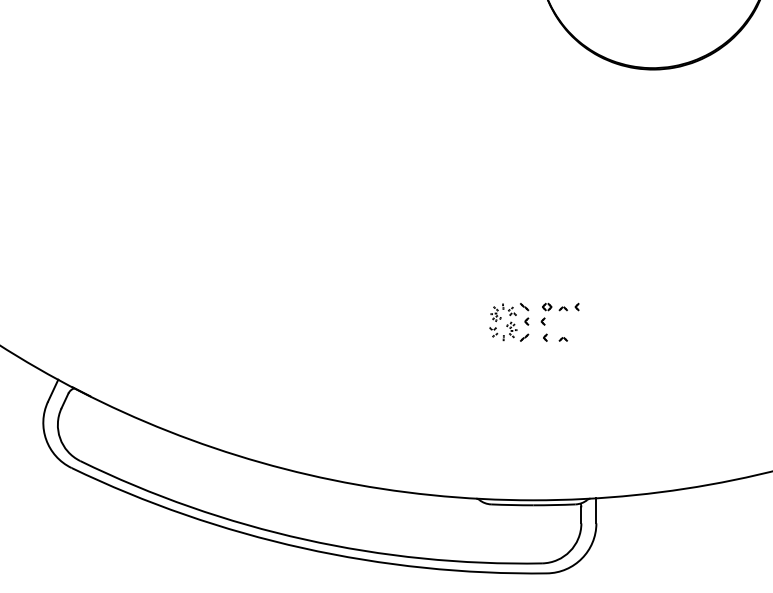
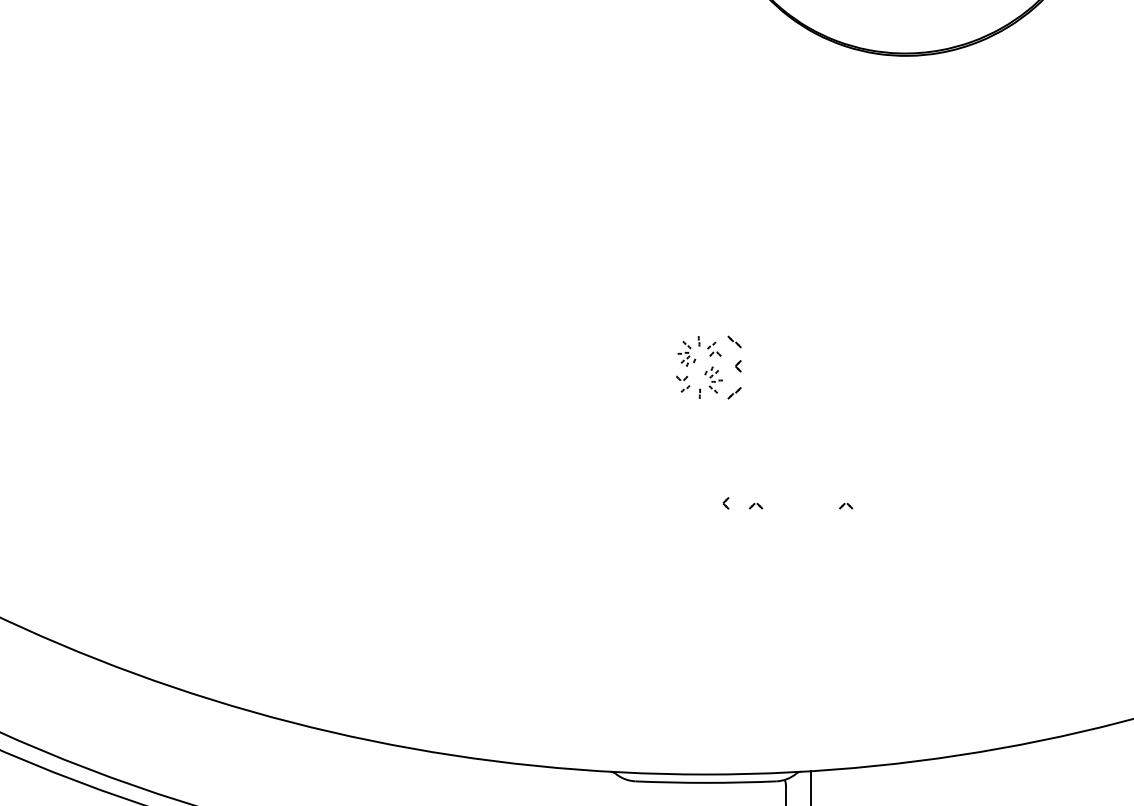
part: (559, 313) -> (749, 462), removed
part: (509, 322) -> (709, 367), moved
part: (616, 339) -> (844, 506), added

